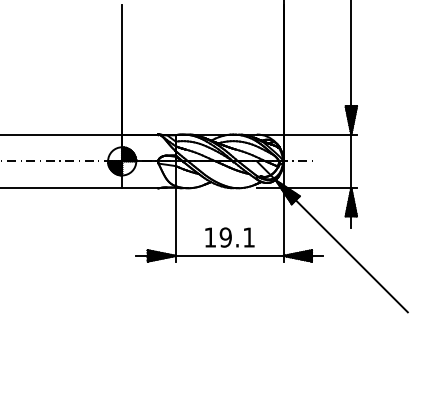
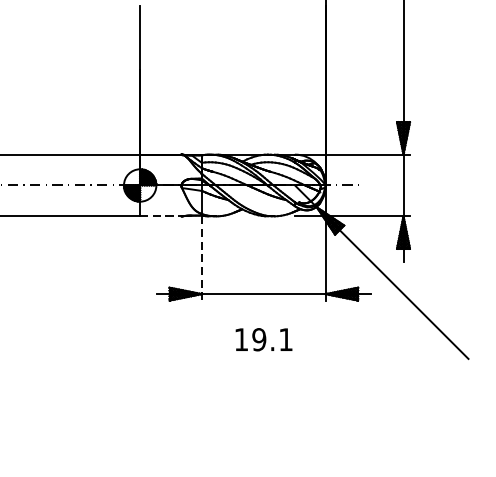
line: (140, 188) -> (161, 216), solid -> dashed
line: (175, 224) -> (201, 258), solid -> dashed
text: (229, 237) -> (263, 339), moved

